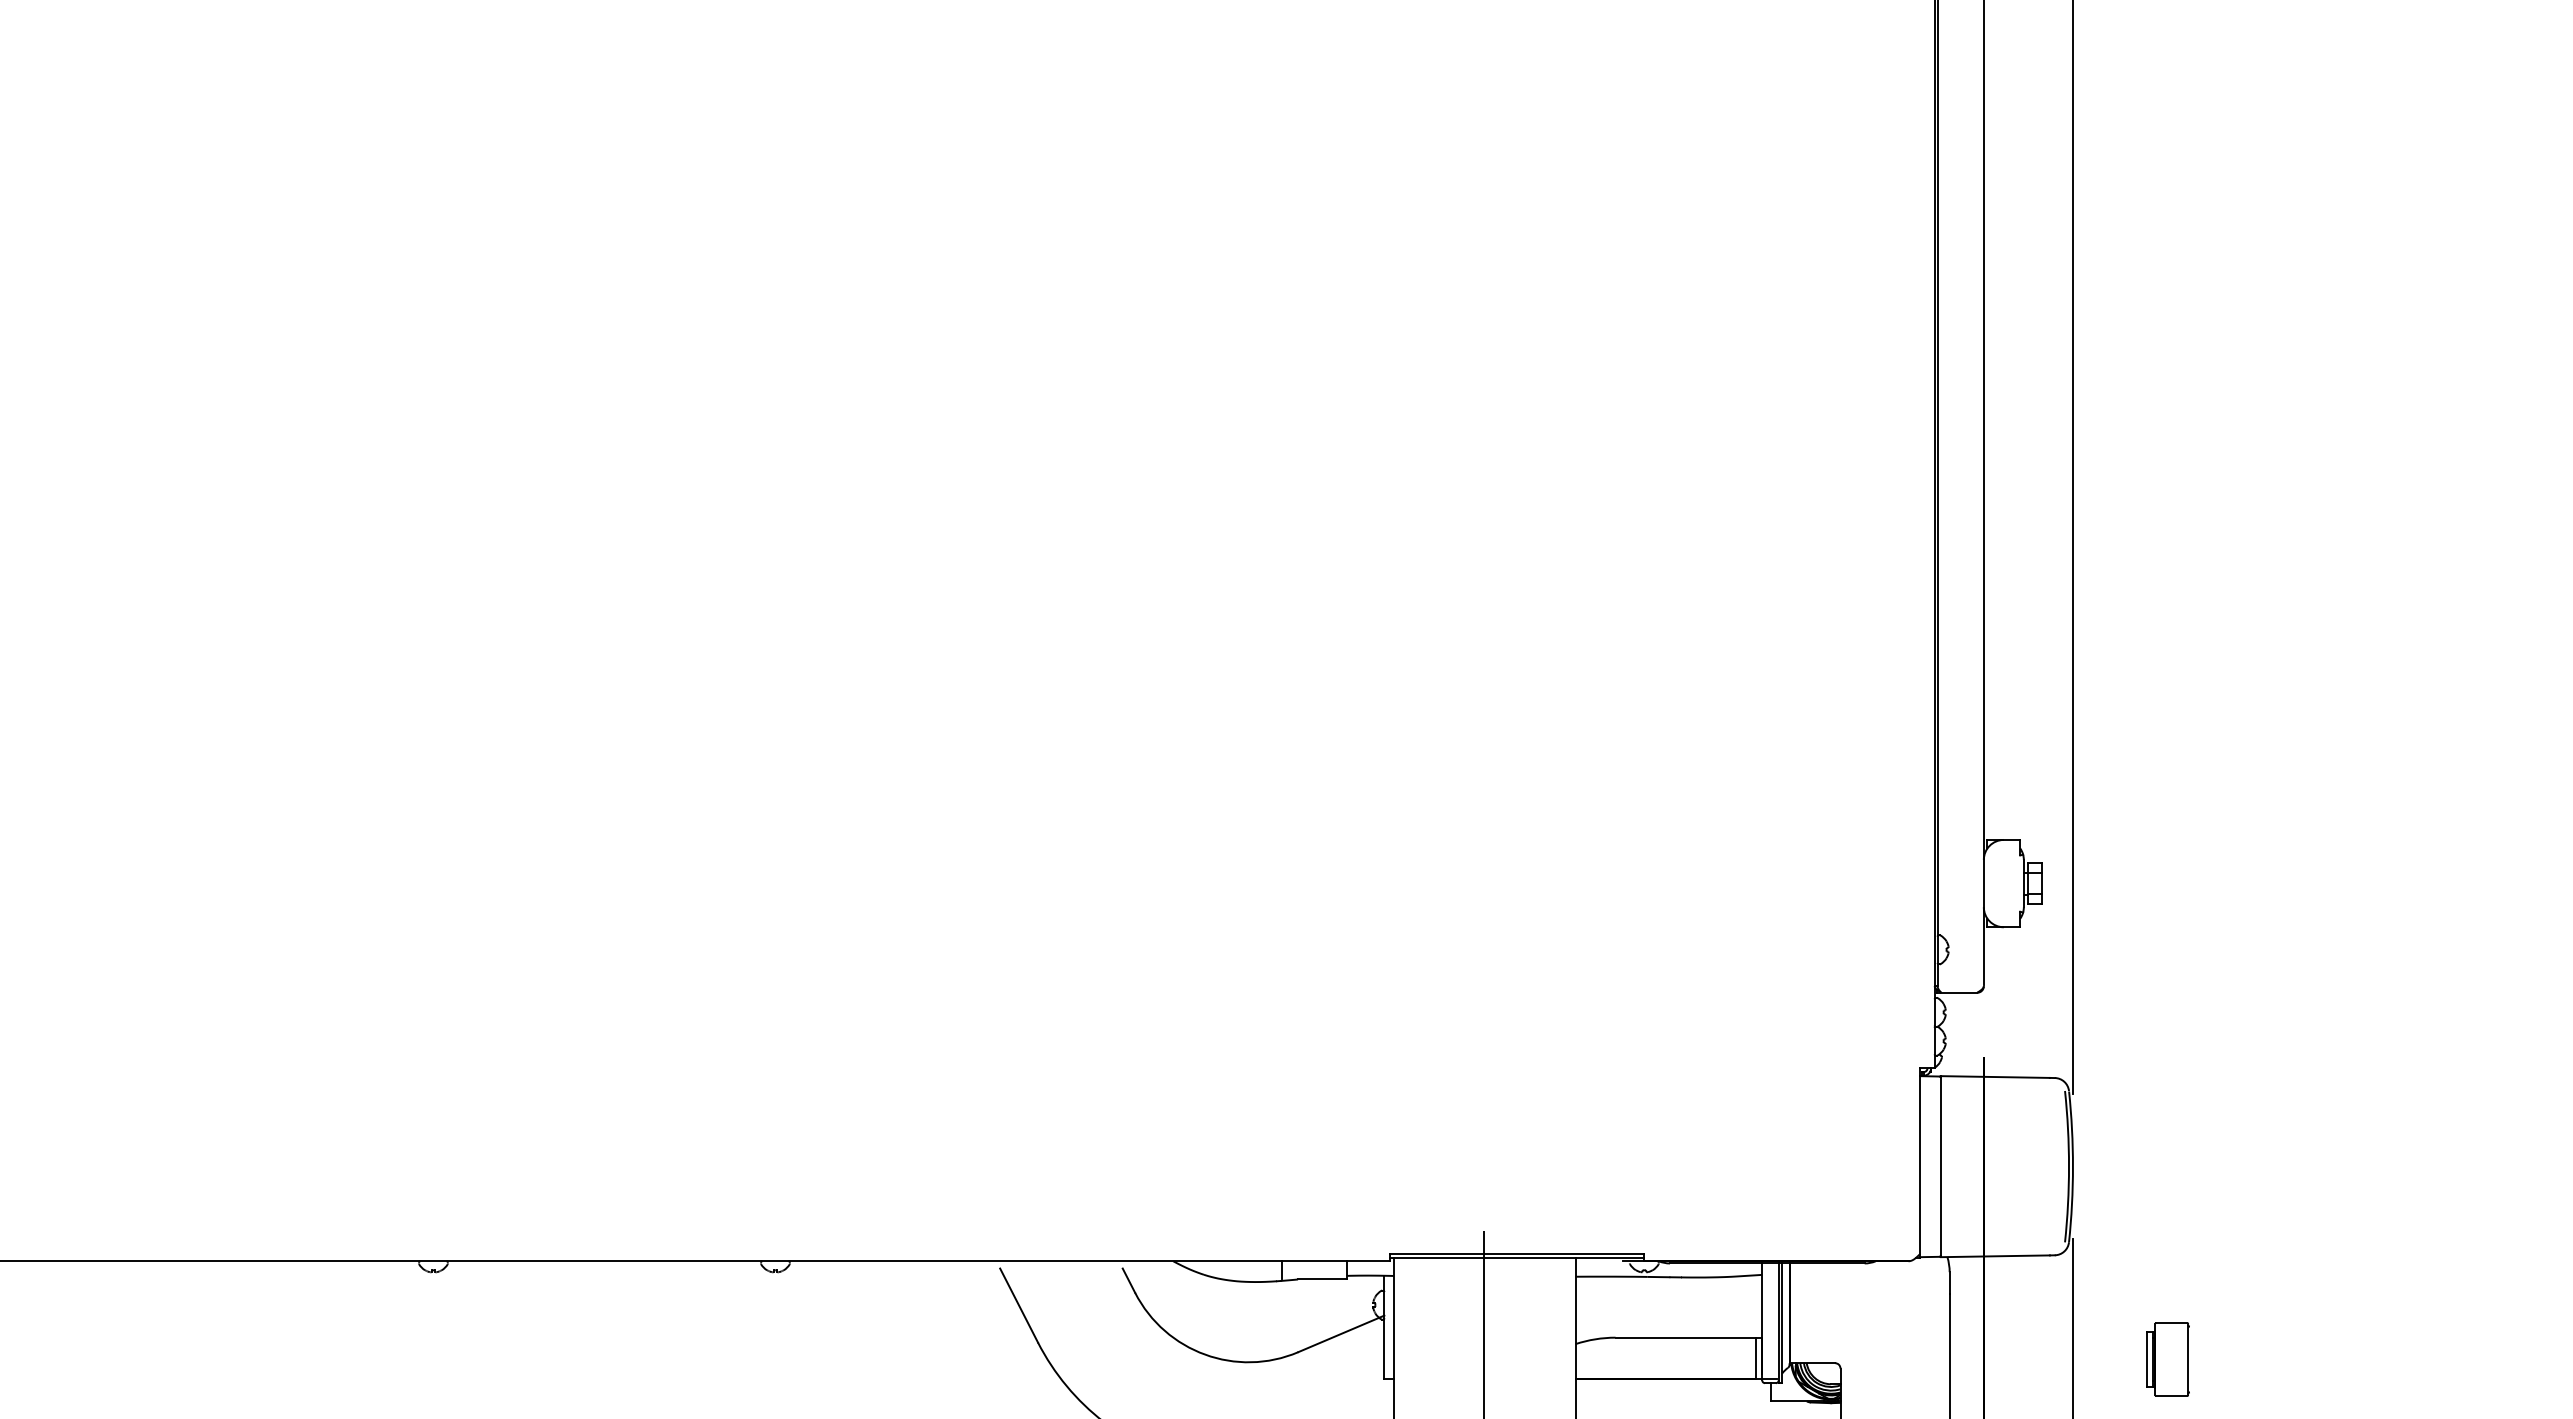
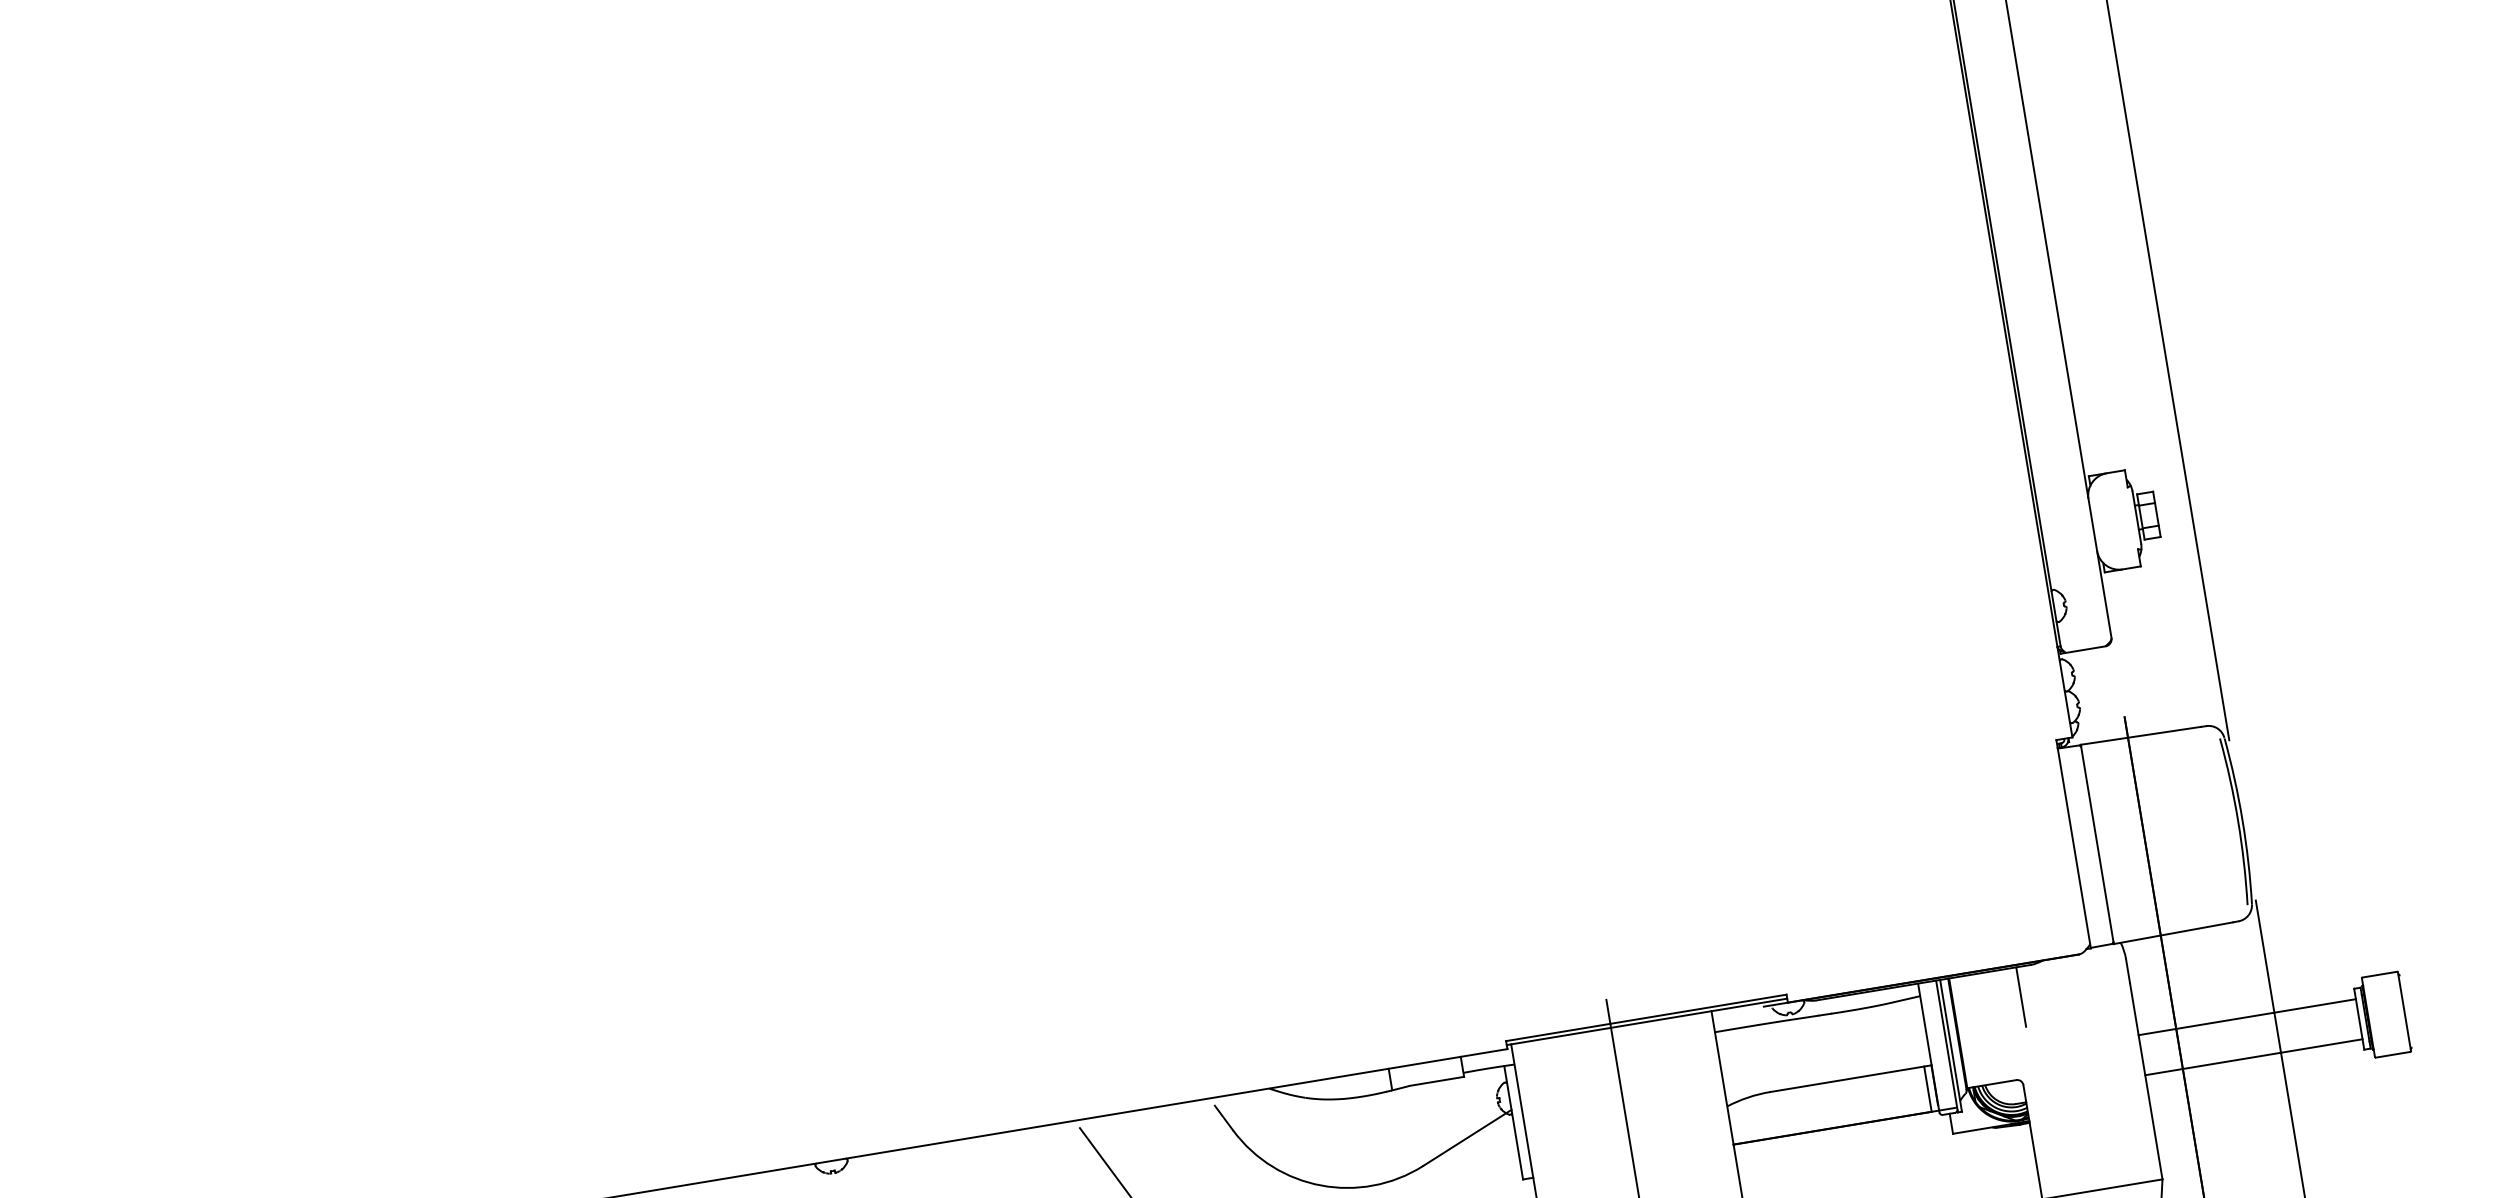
line: (1851, 1290) -> (2021, 997), added
line: (2048, 1341) -> (2247, 1017), added
line: (2048, 1377) -> (2254, 1056), added

